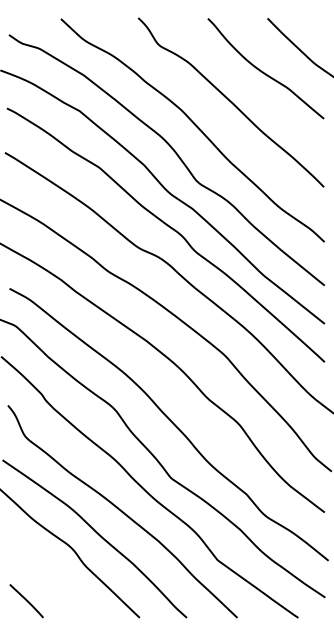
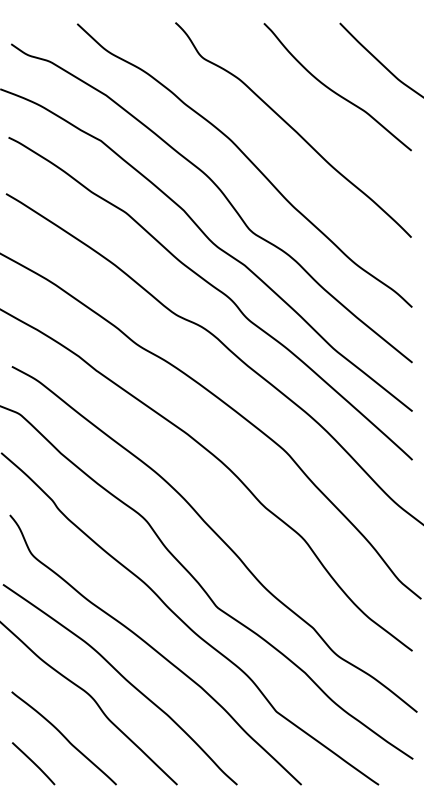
curve: (50, 581) -> (63, 738), added

